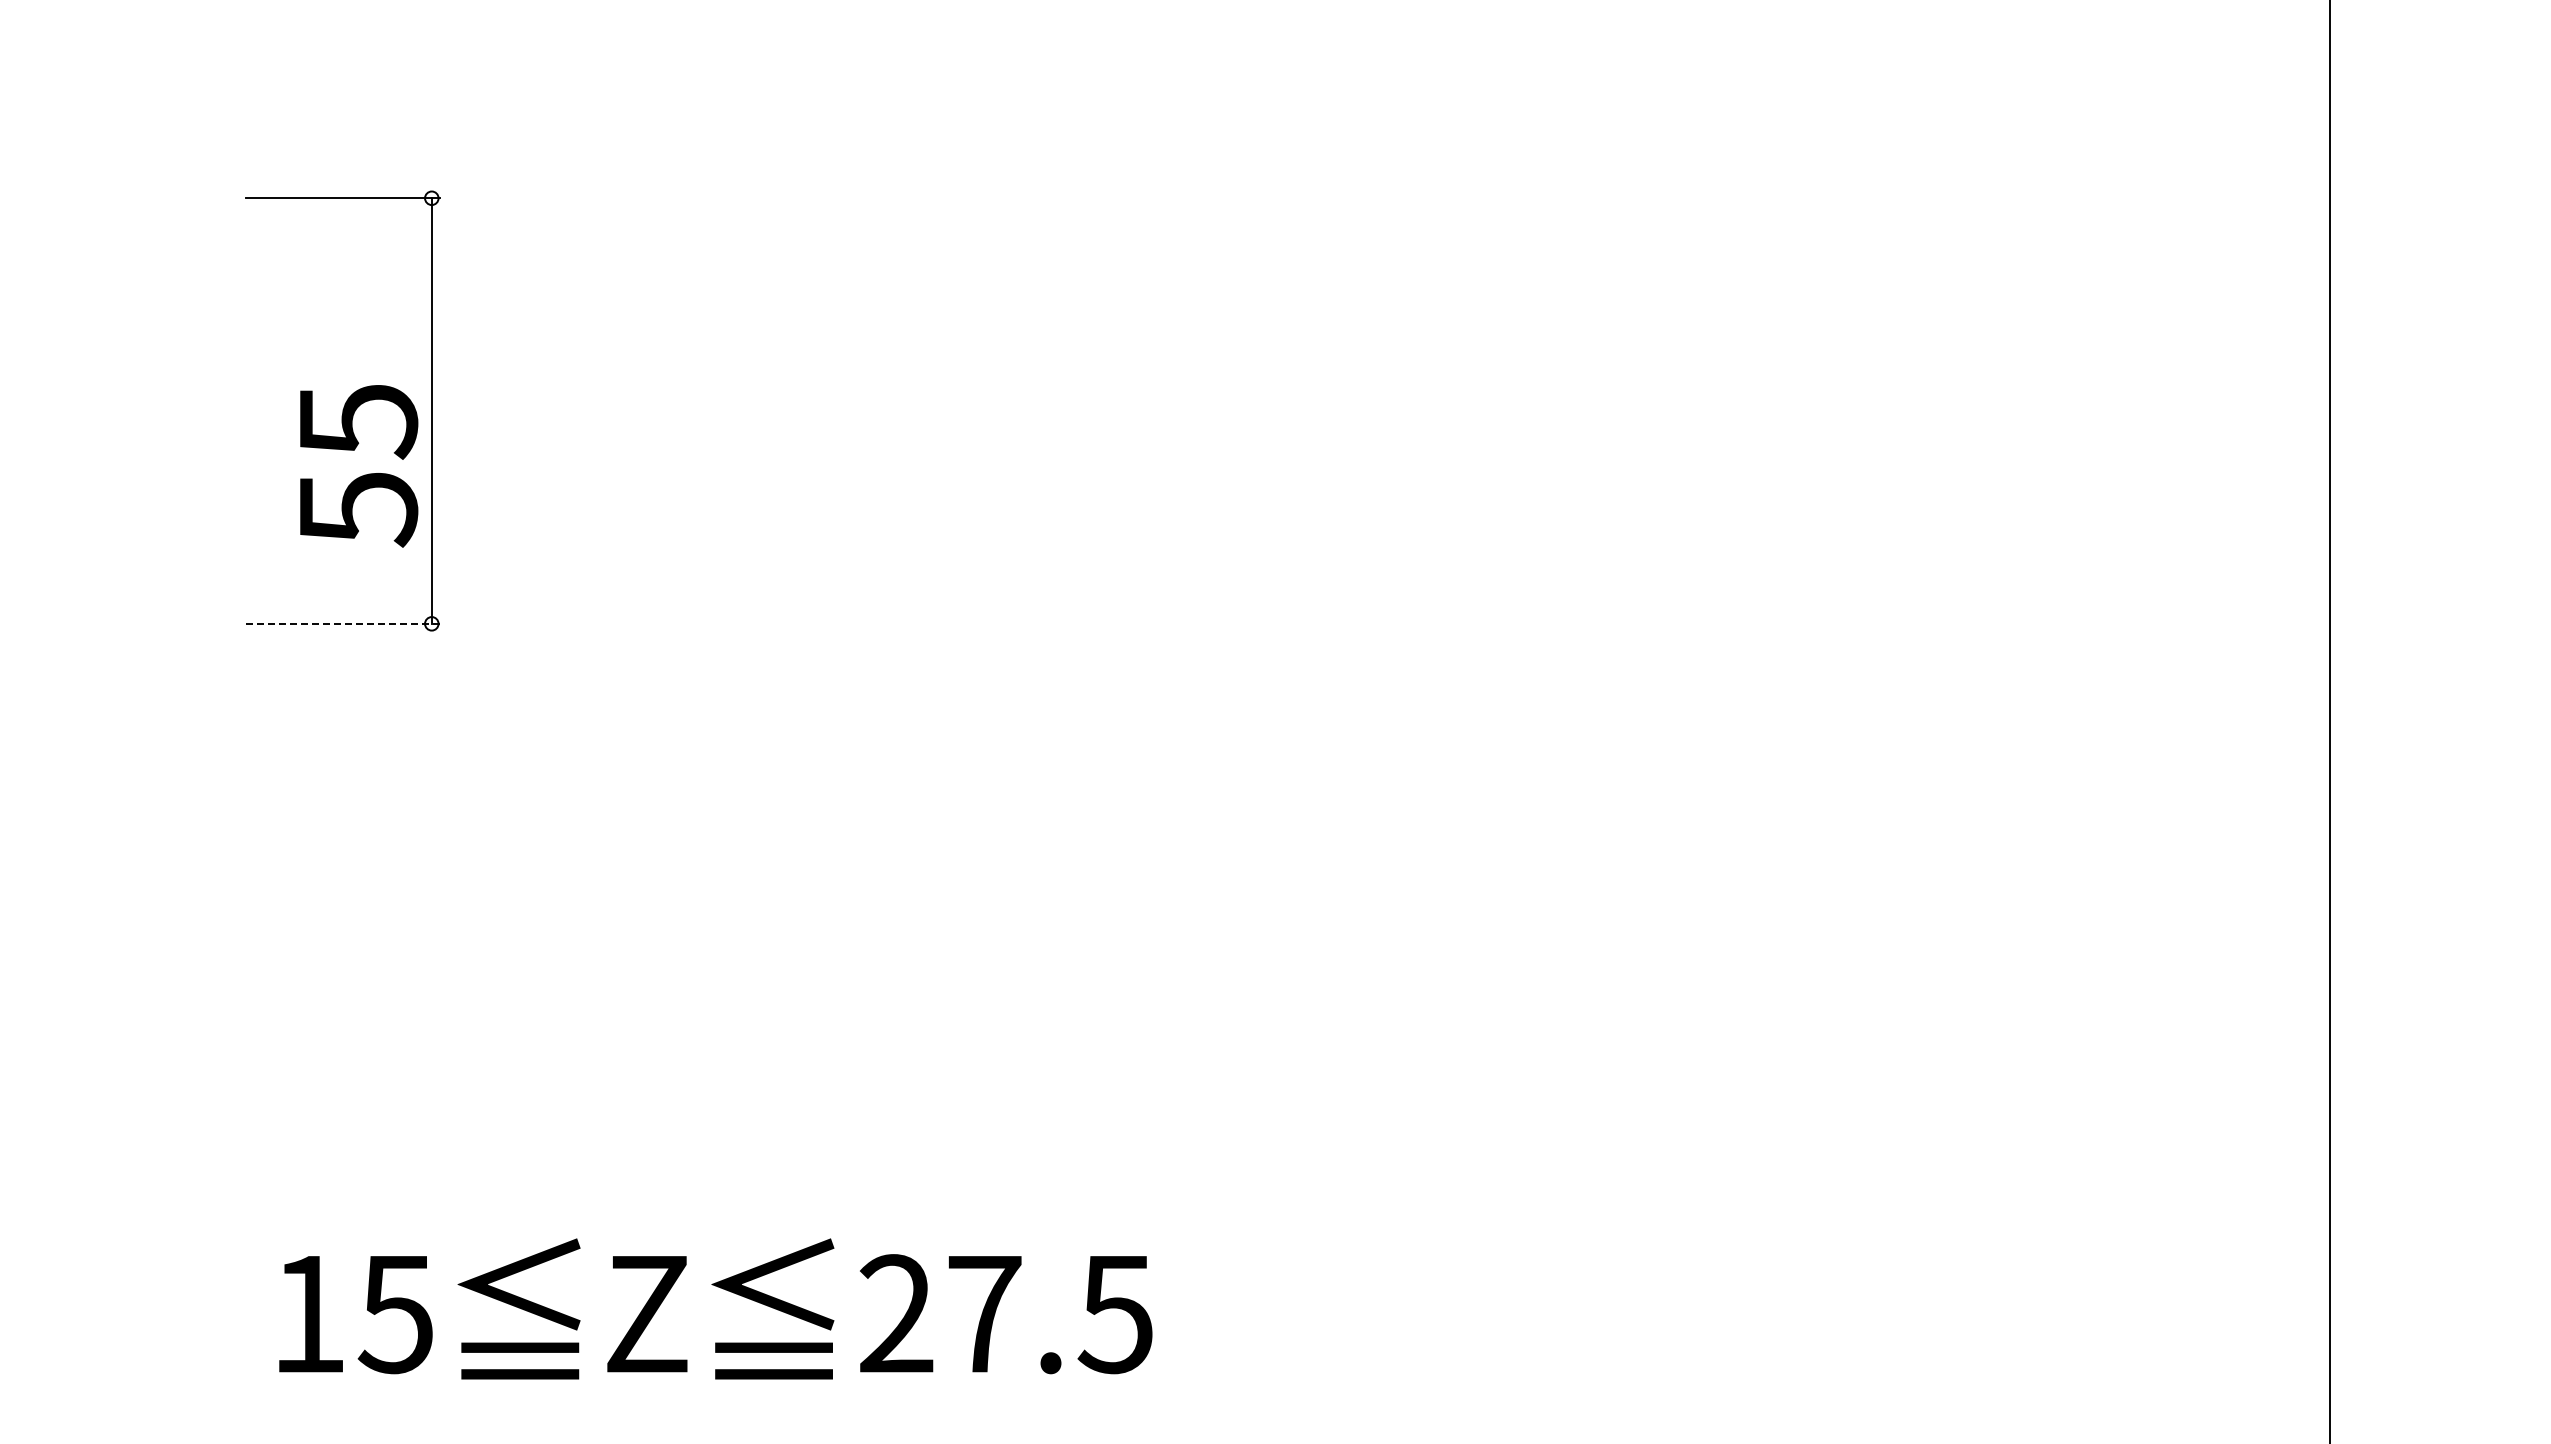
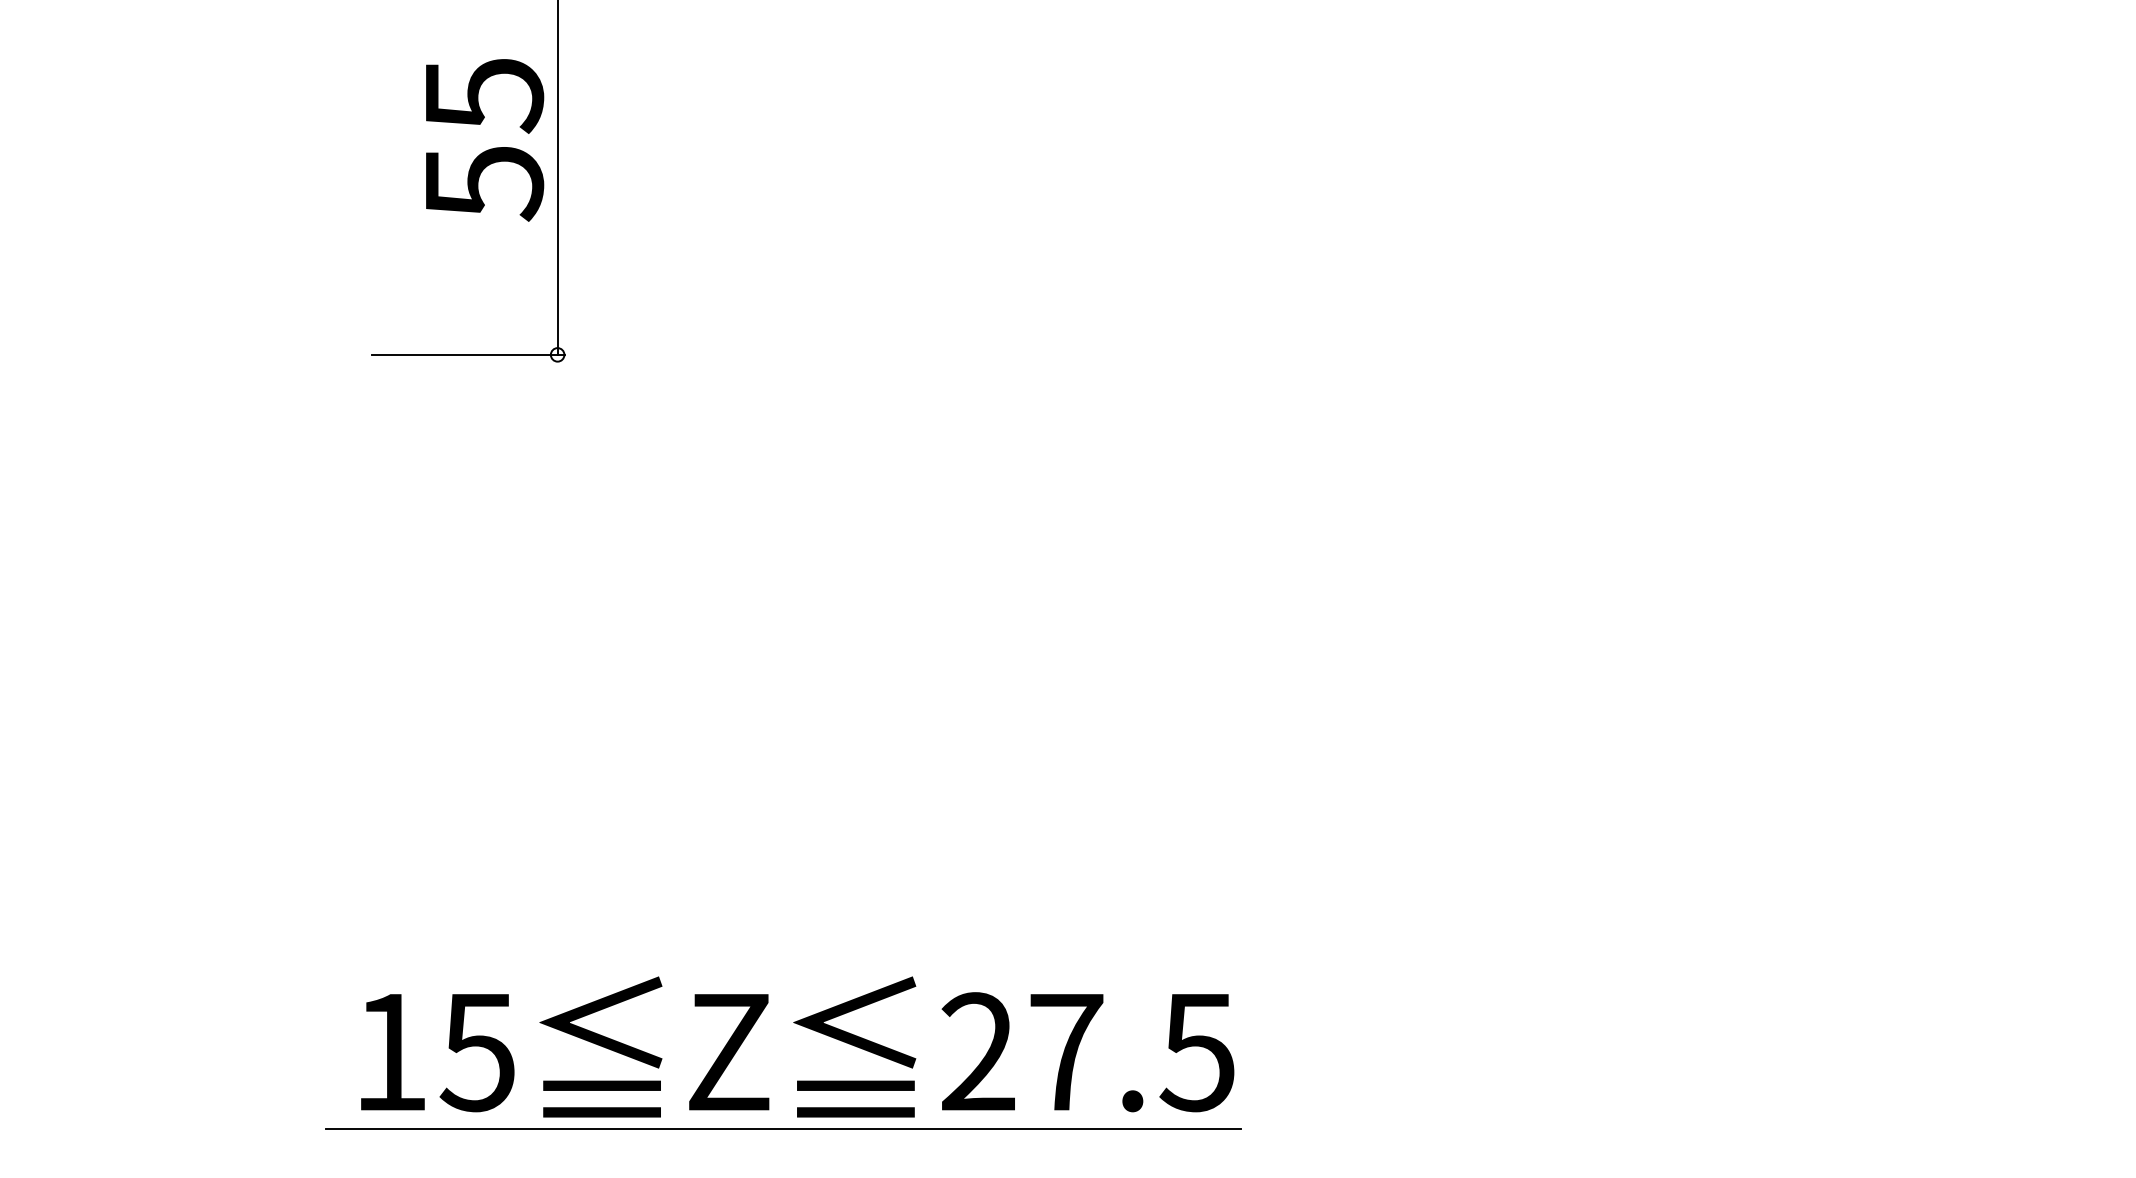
text: (359, 466) -> (485, 140), moved
line: (342, 623) -> (468, 354), dashed -> solid
text: (715, 1308) -> (797, 1046), moved
line: (656, 1397) -> (782, 1128), added

